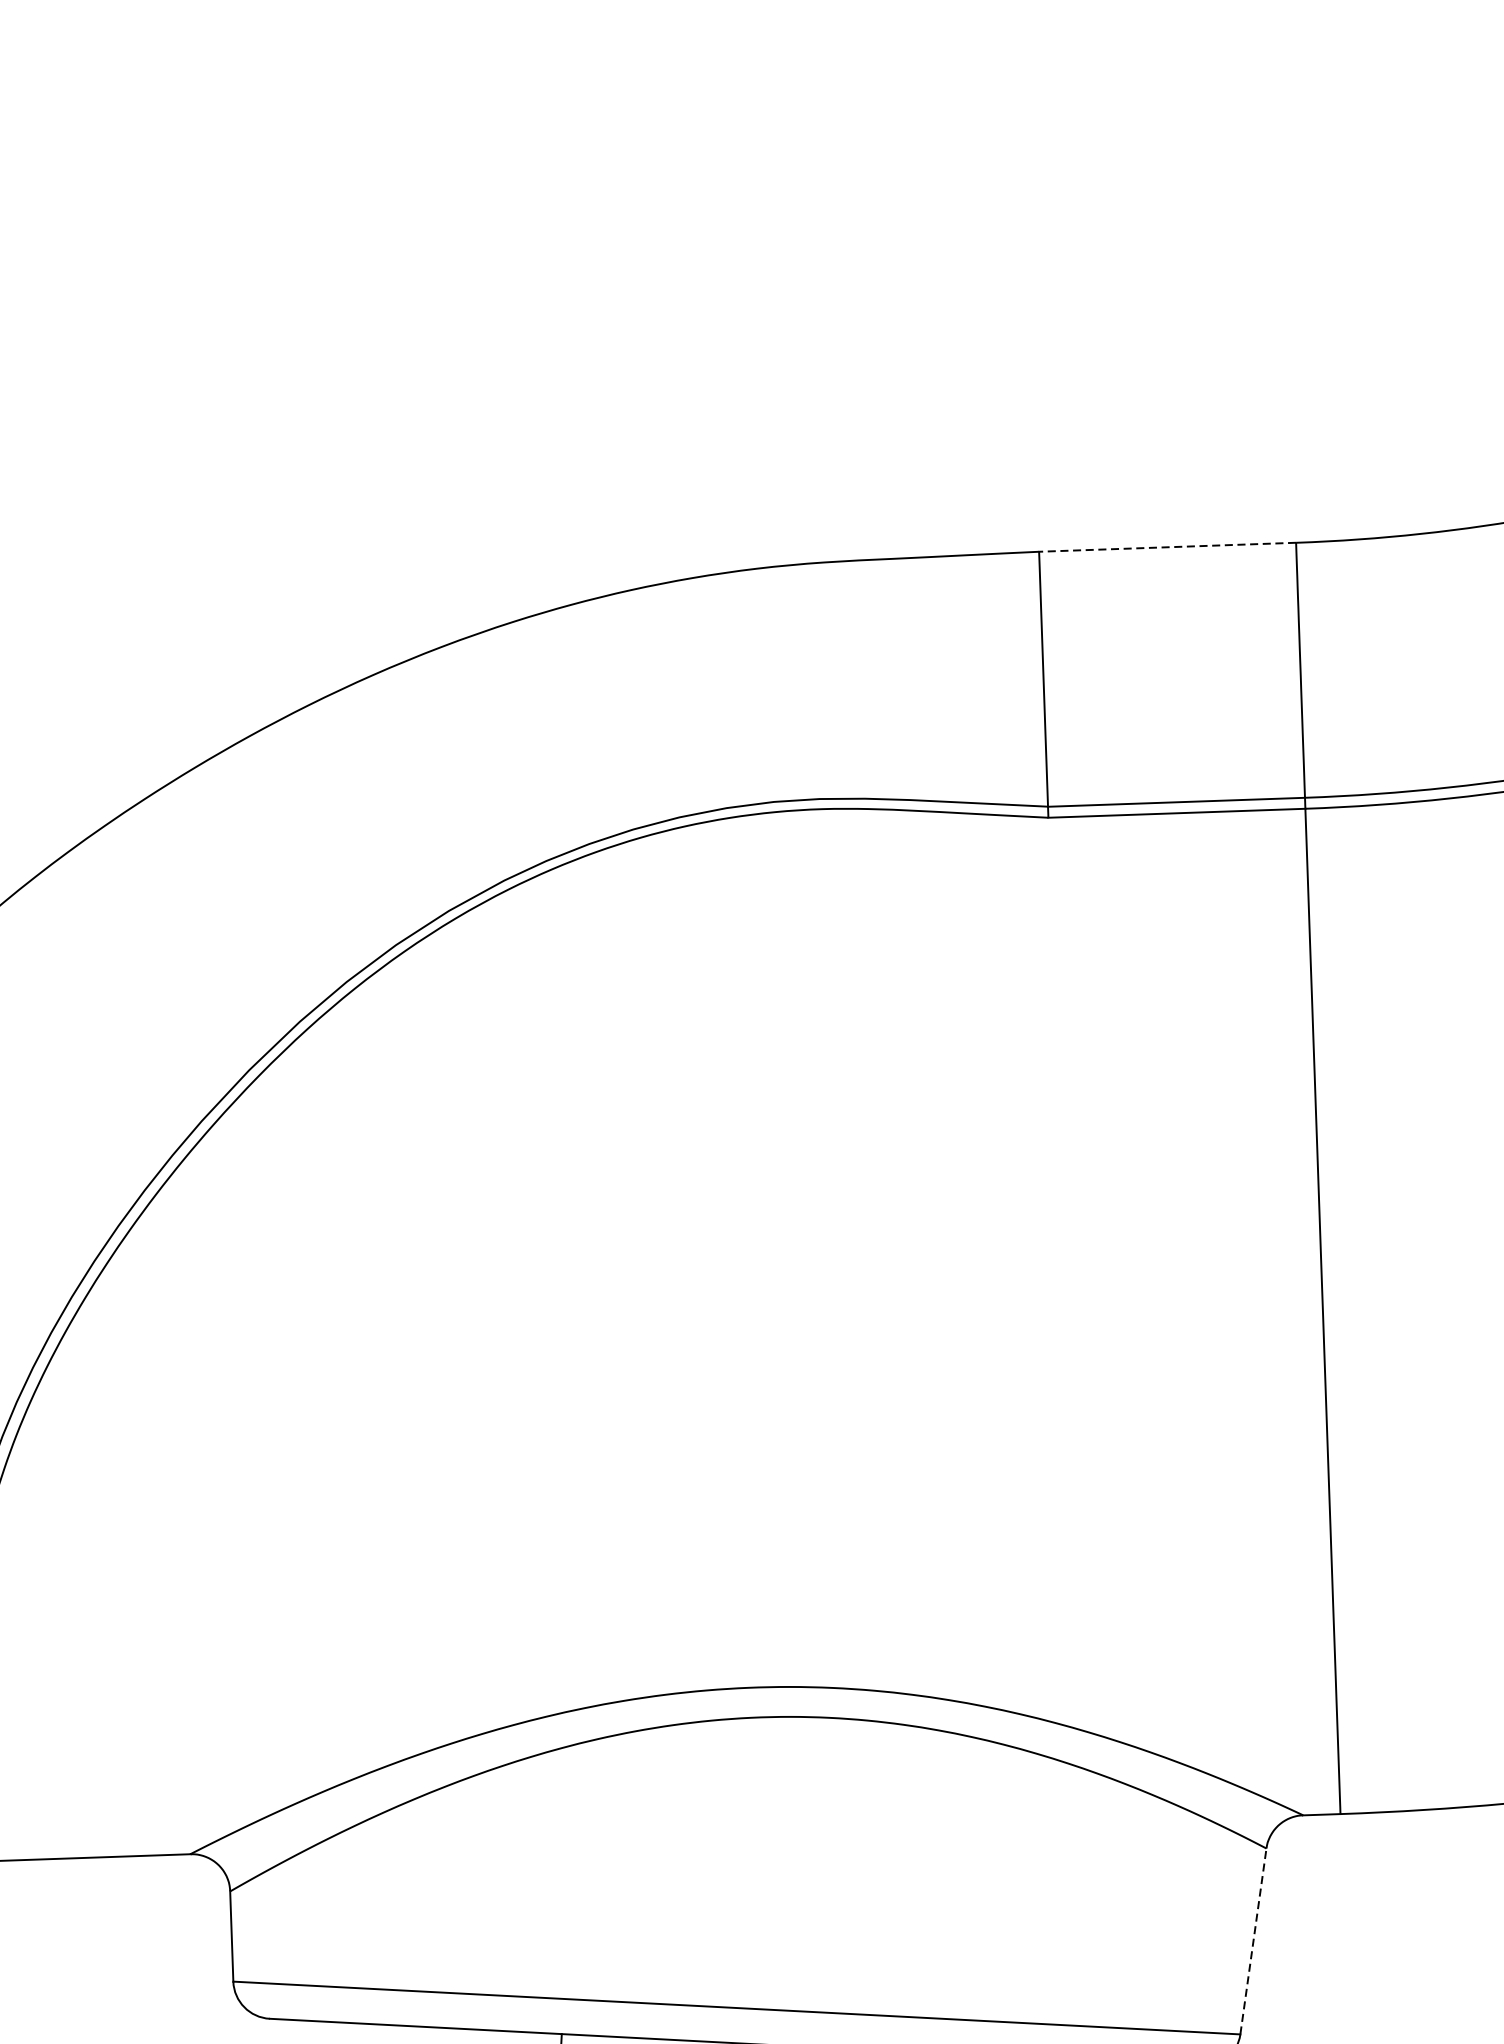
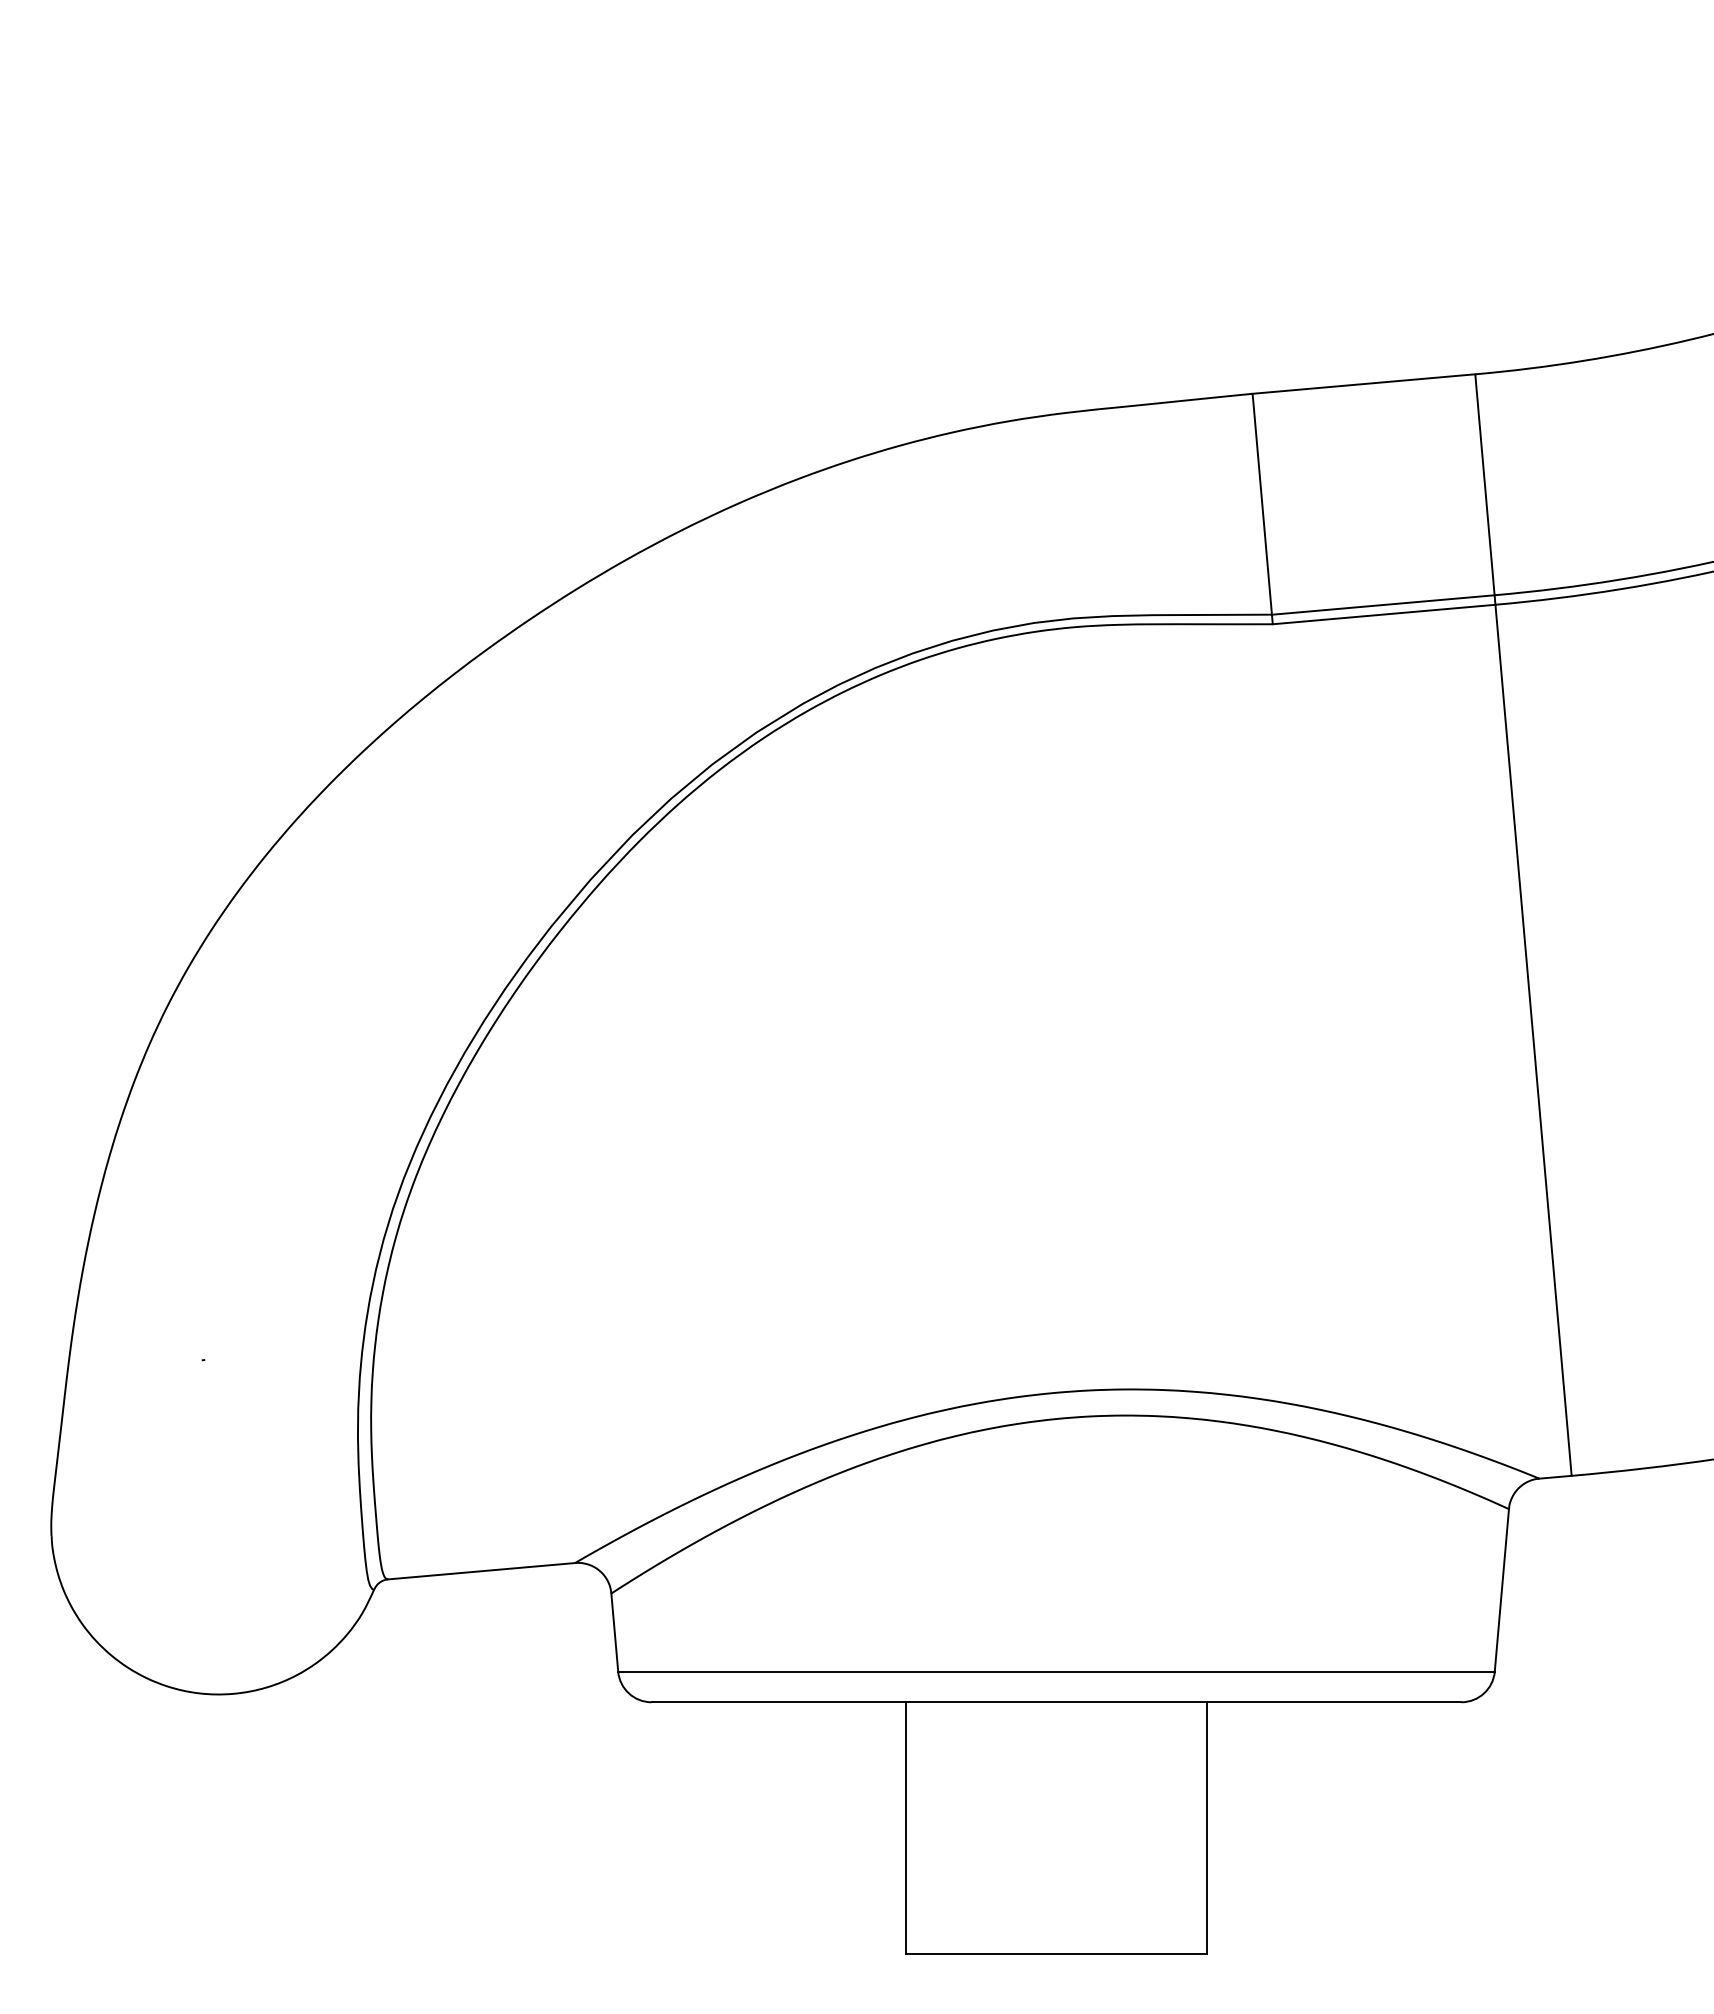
line: (1167, 547) -> (1363, 384), dashed -> solid
line: (1252, 1941) -> (1501, 1590), dashed -> solid

